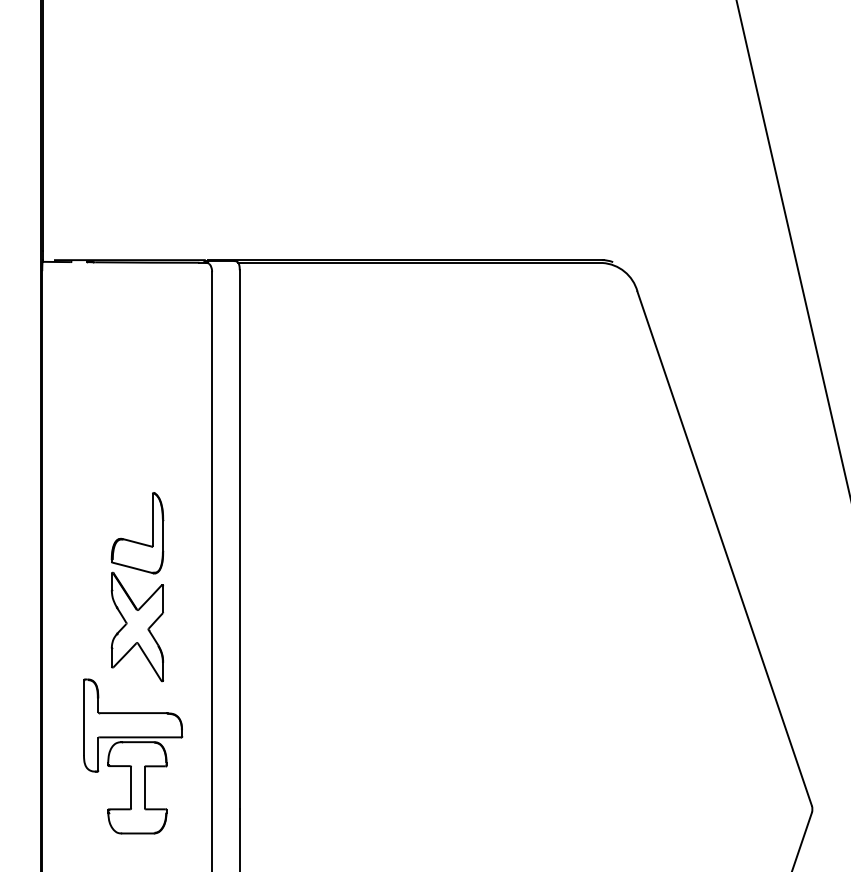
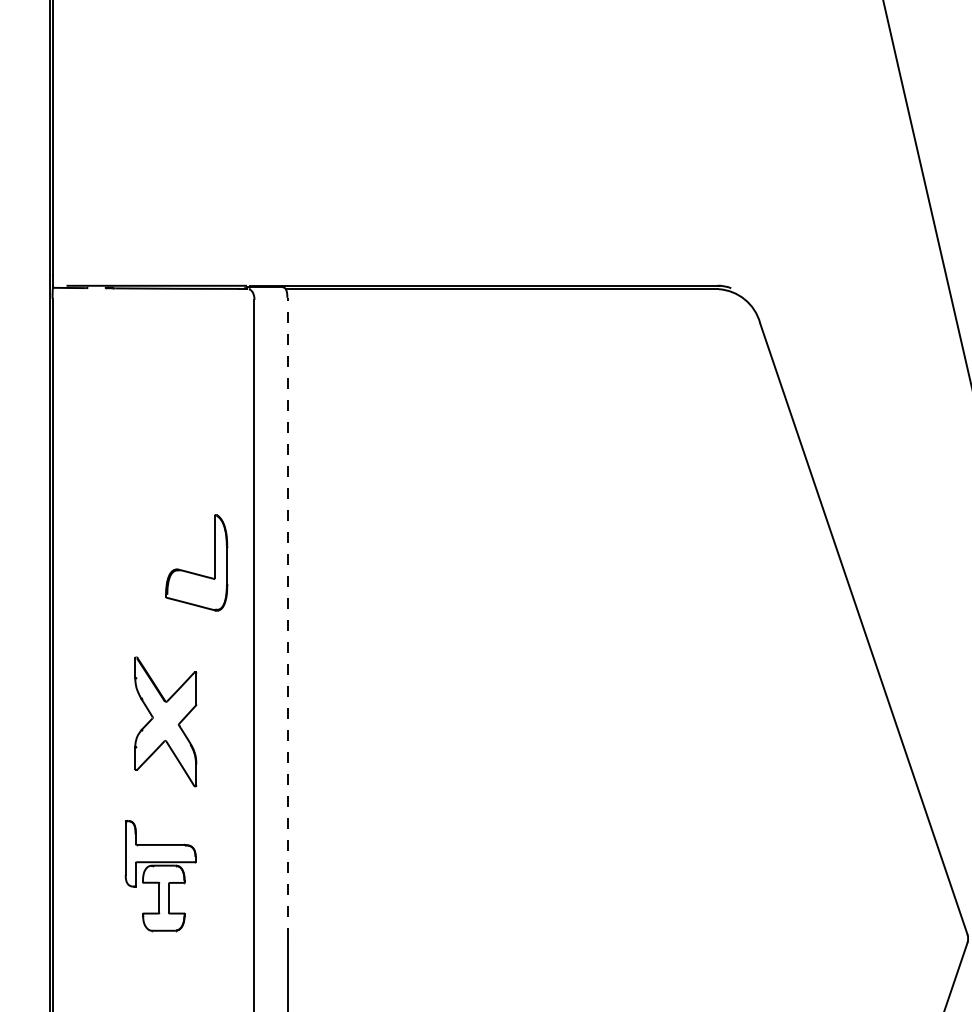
line: (239, 539) -> (287, 617), solid -> dashed
part: (133, 540) -> (191, 571), moved
part: (133, 756) -> (161, 875), size x0.6

